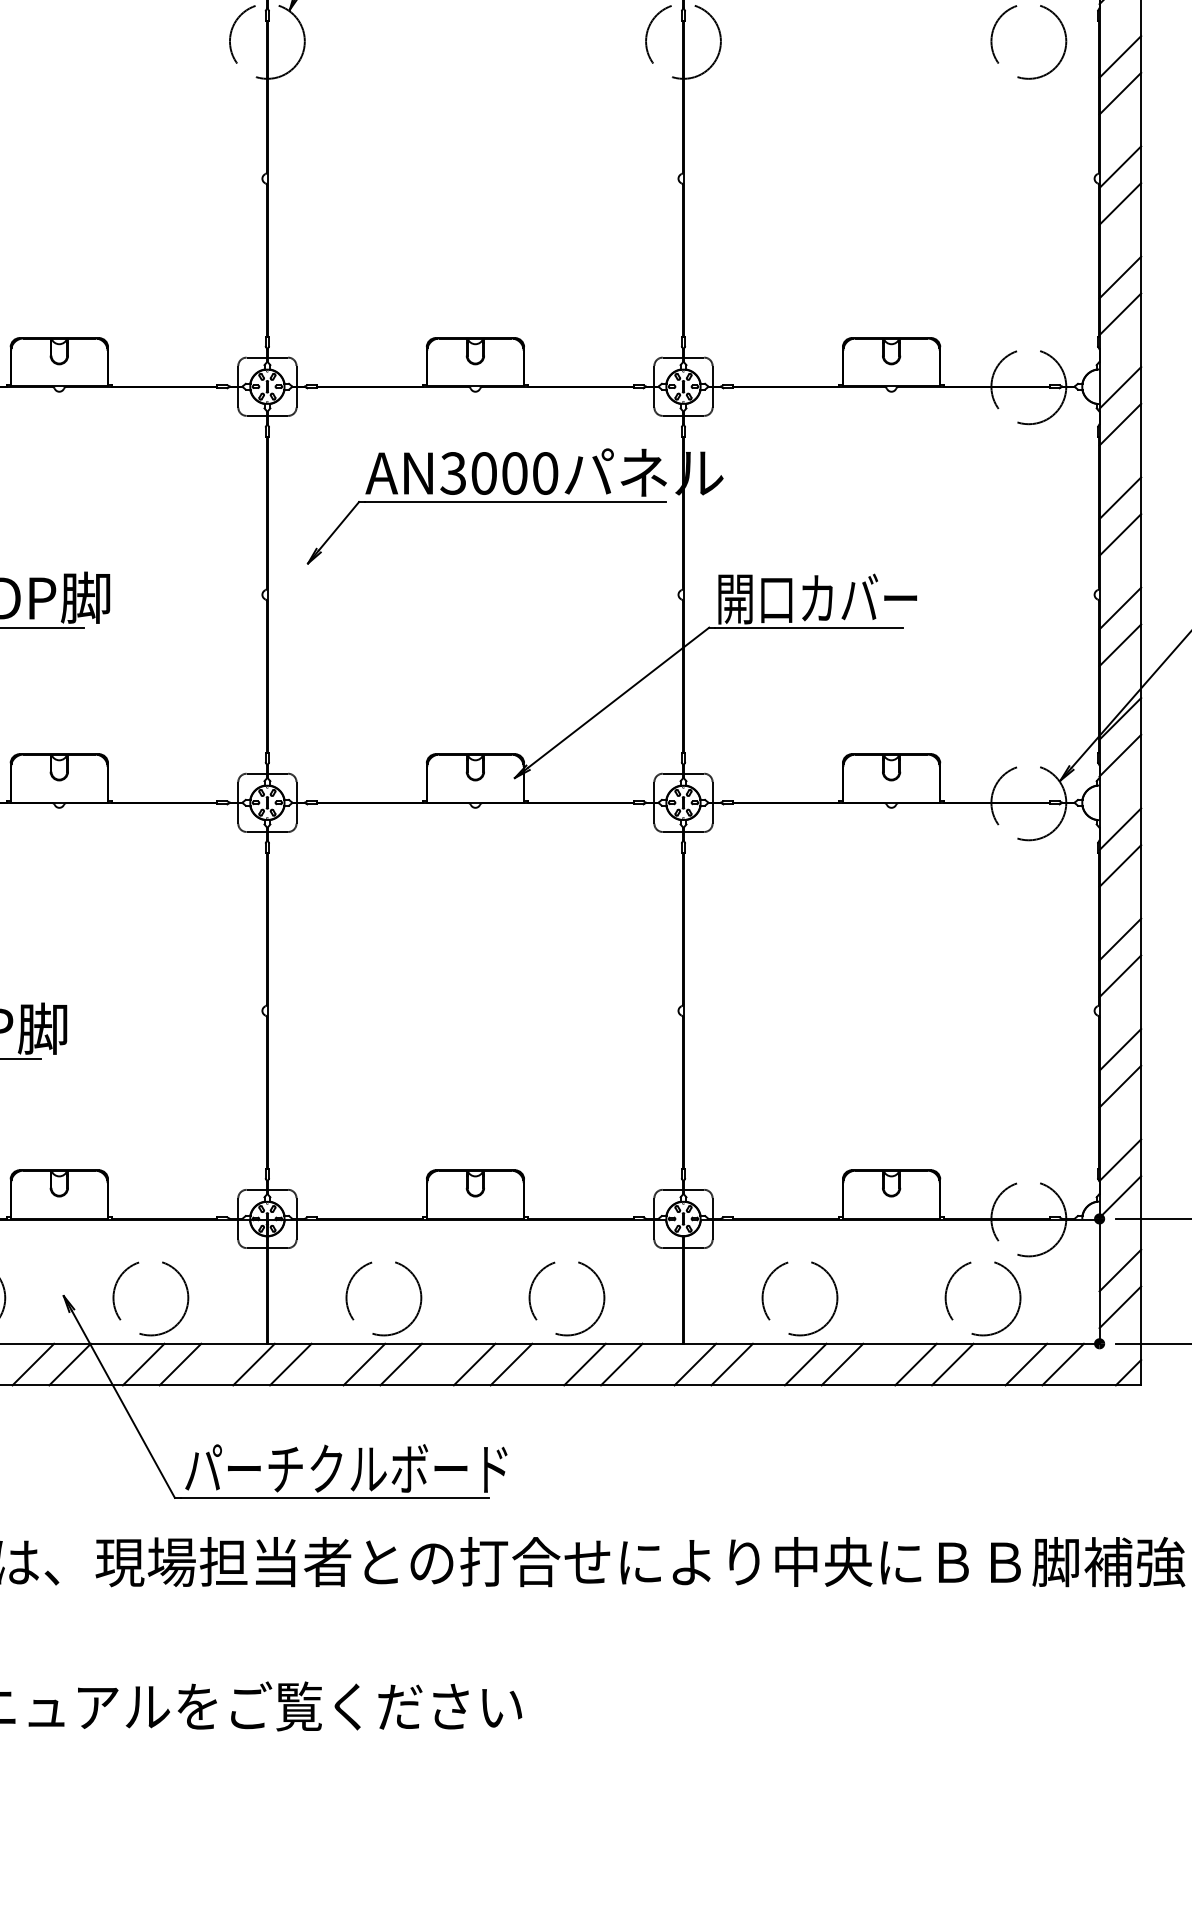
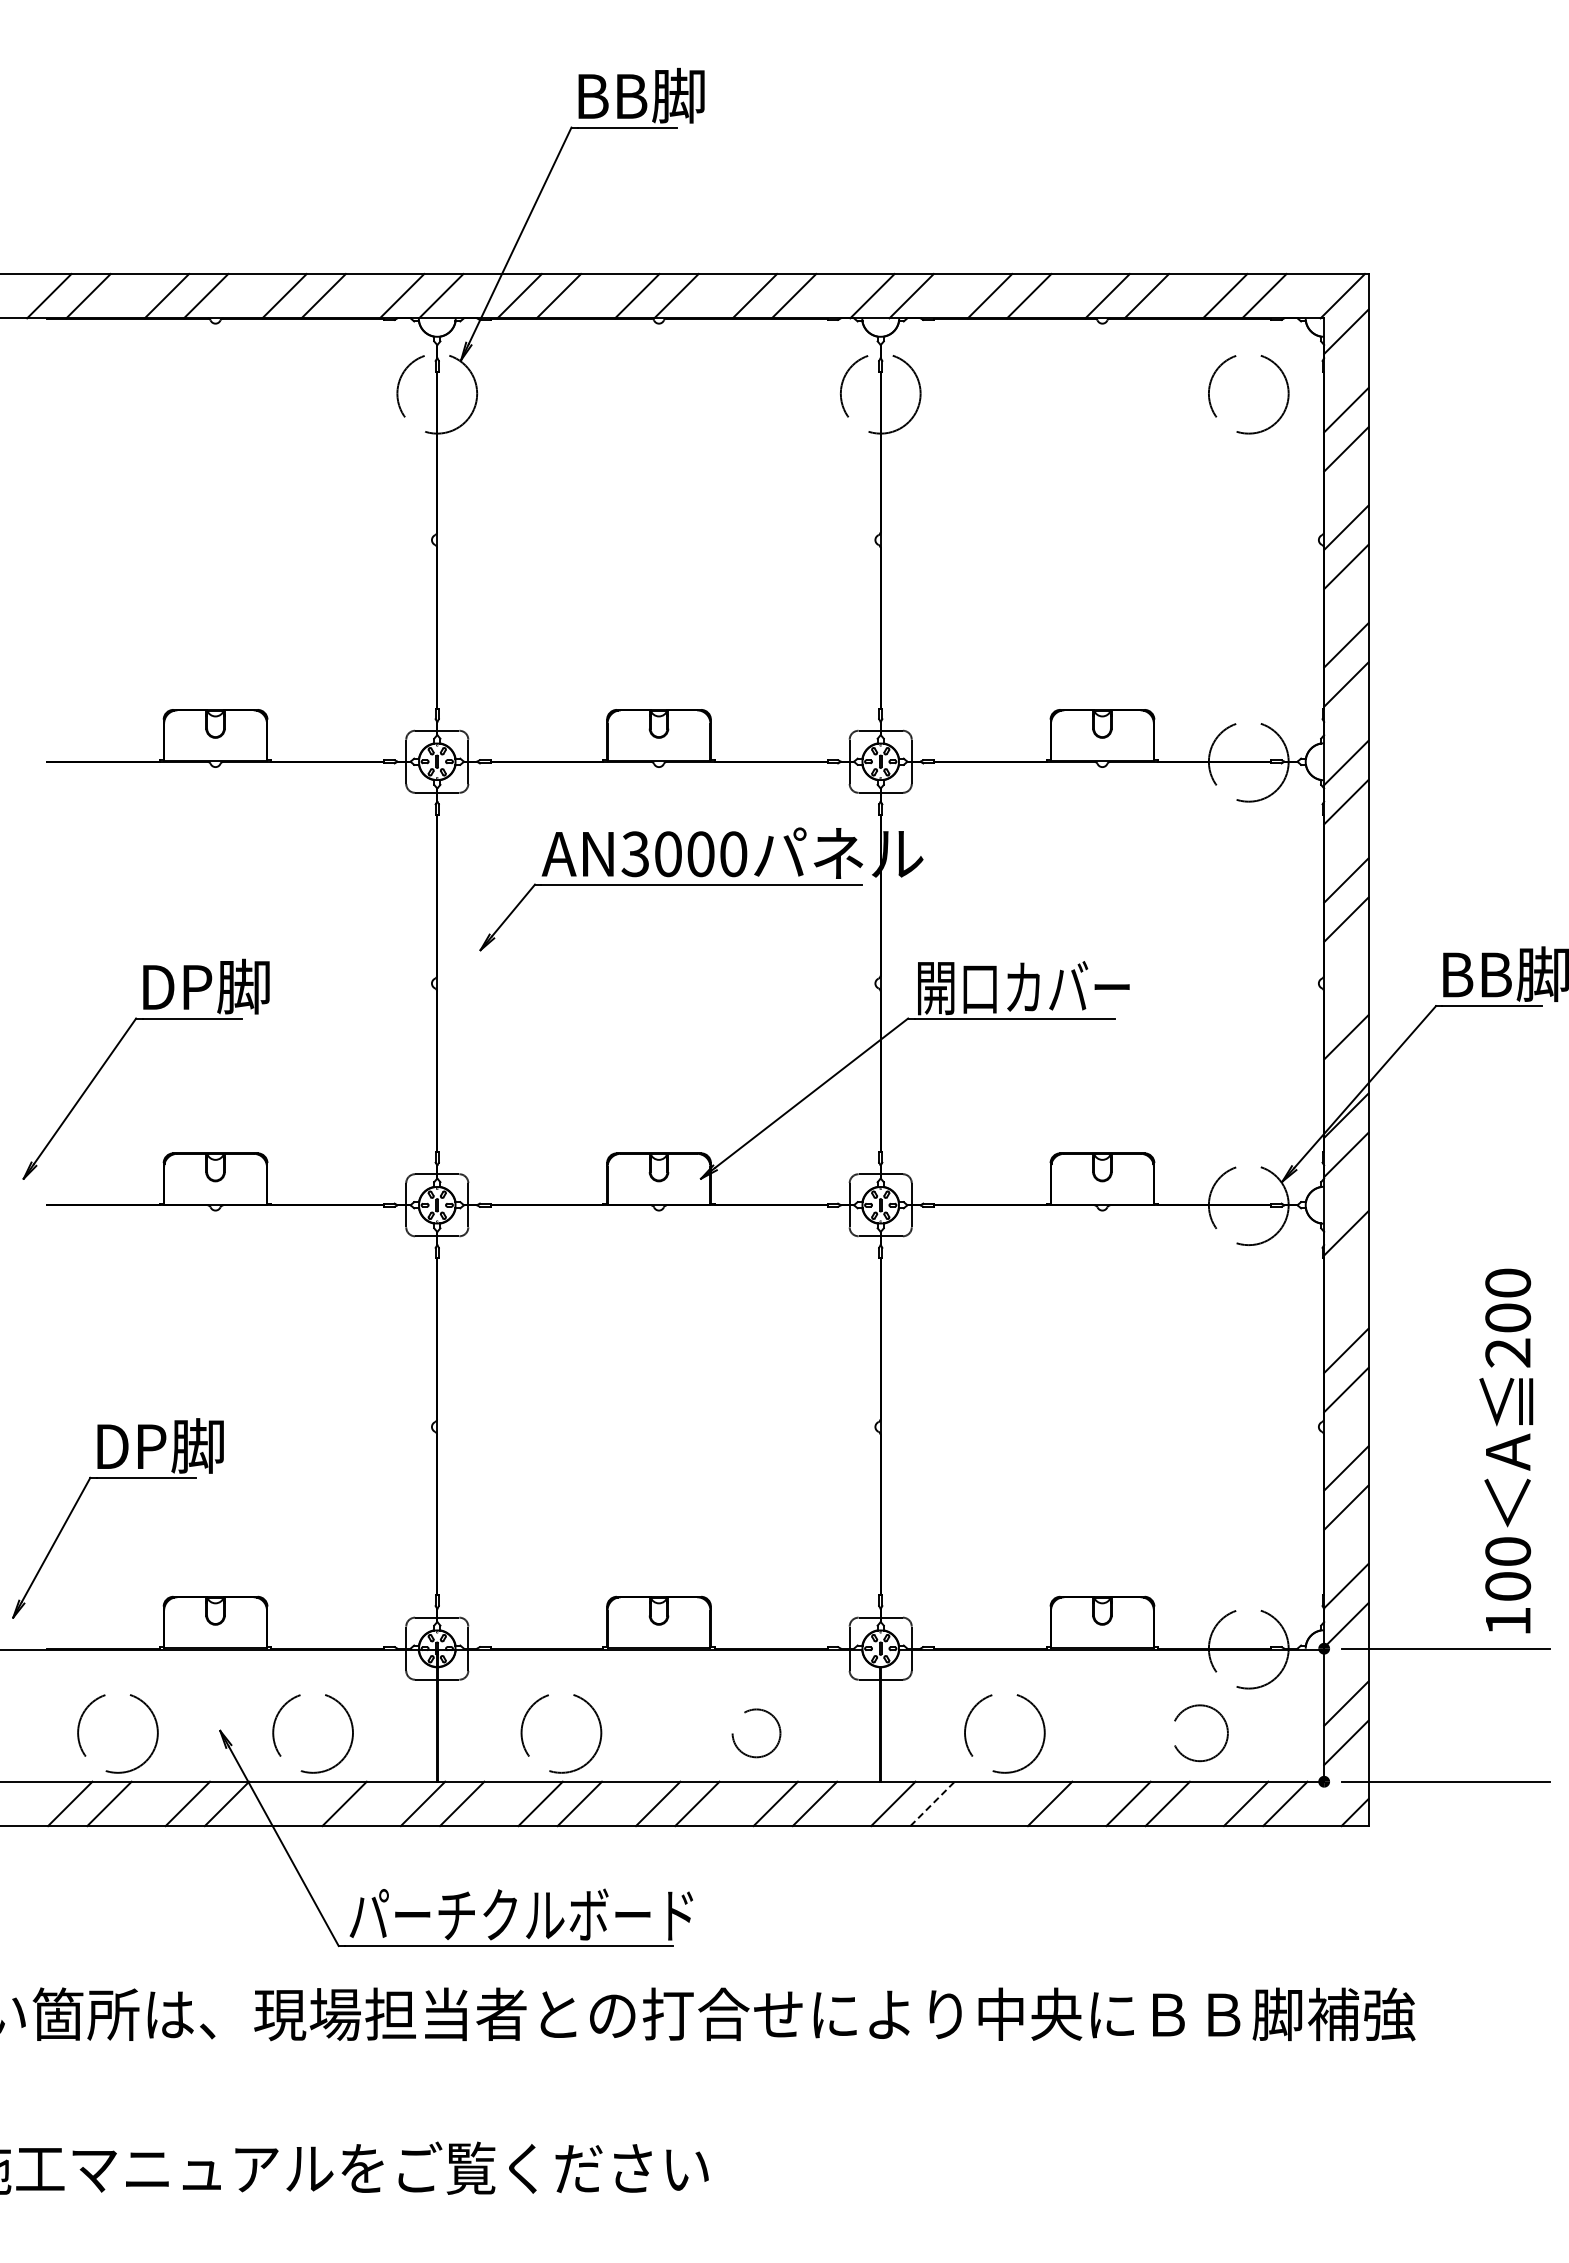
line: (1120, 607) -> (1346, 997), removed
line: (1120, 865) -> (1346, 1272), removed
circle: (566, 1298) -> (756, 1733), size x0.6
circle: (982, 1298) -> (1199, 1733), size x0.7
line: (143, 1364) -> (305, 1803), removed
line: (732, 1364) -> (932, 1803), solid -> dashed
line: (805, 1364) -> (1010, 1803), removed

